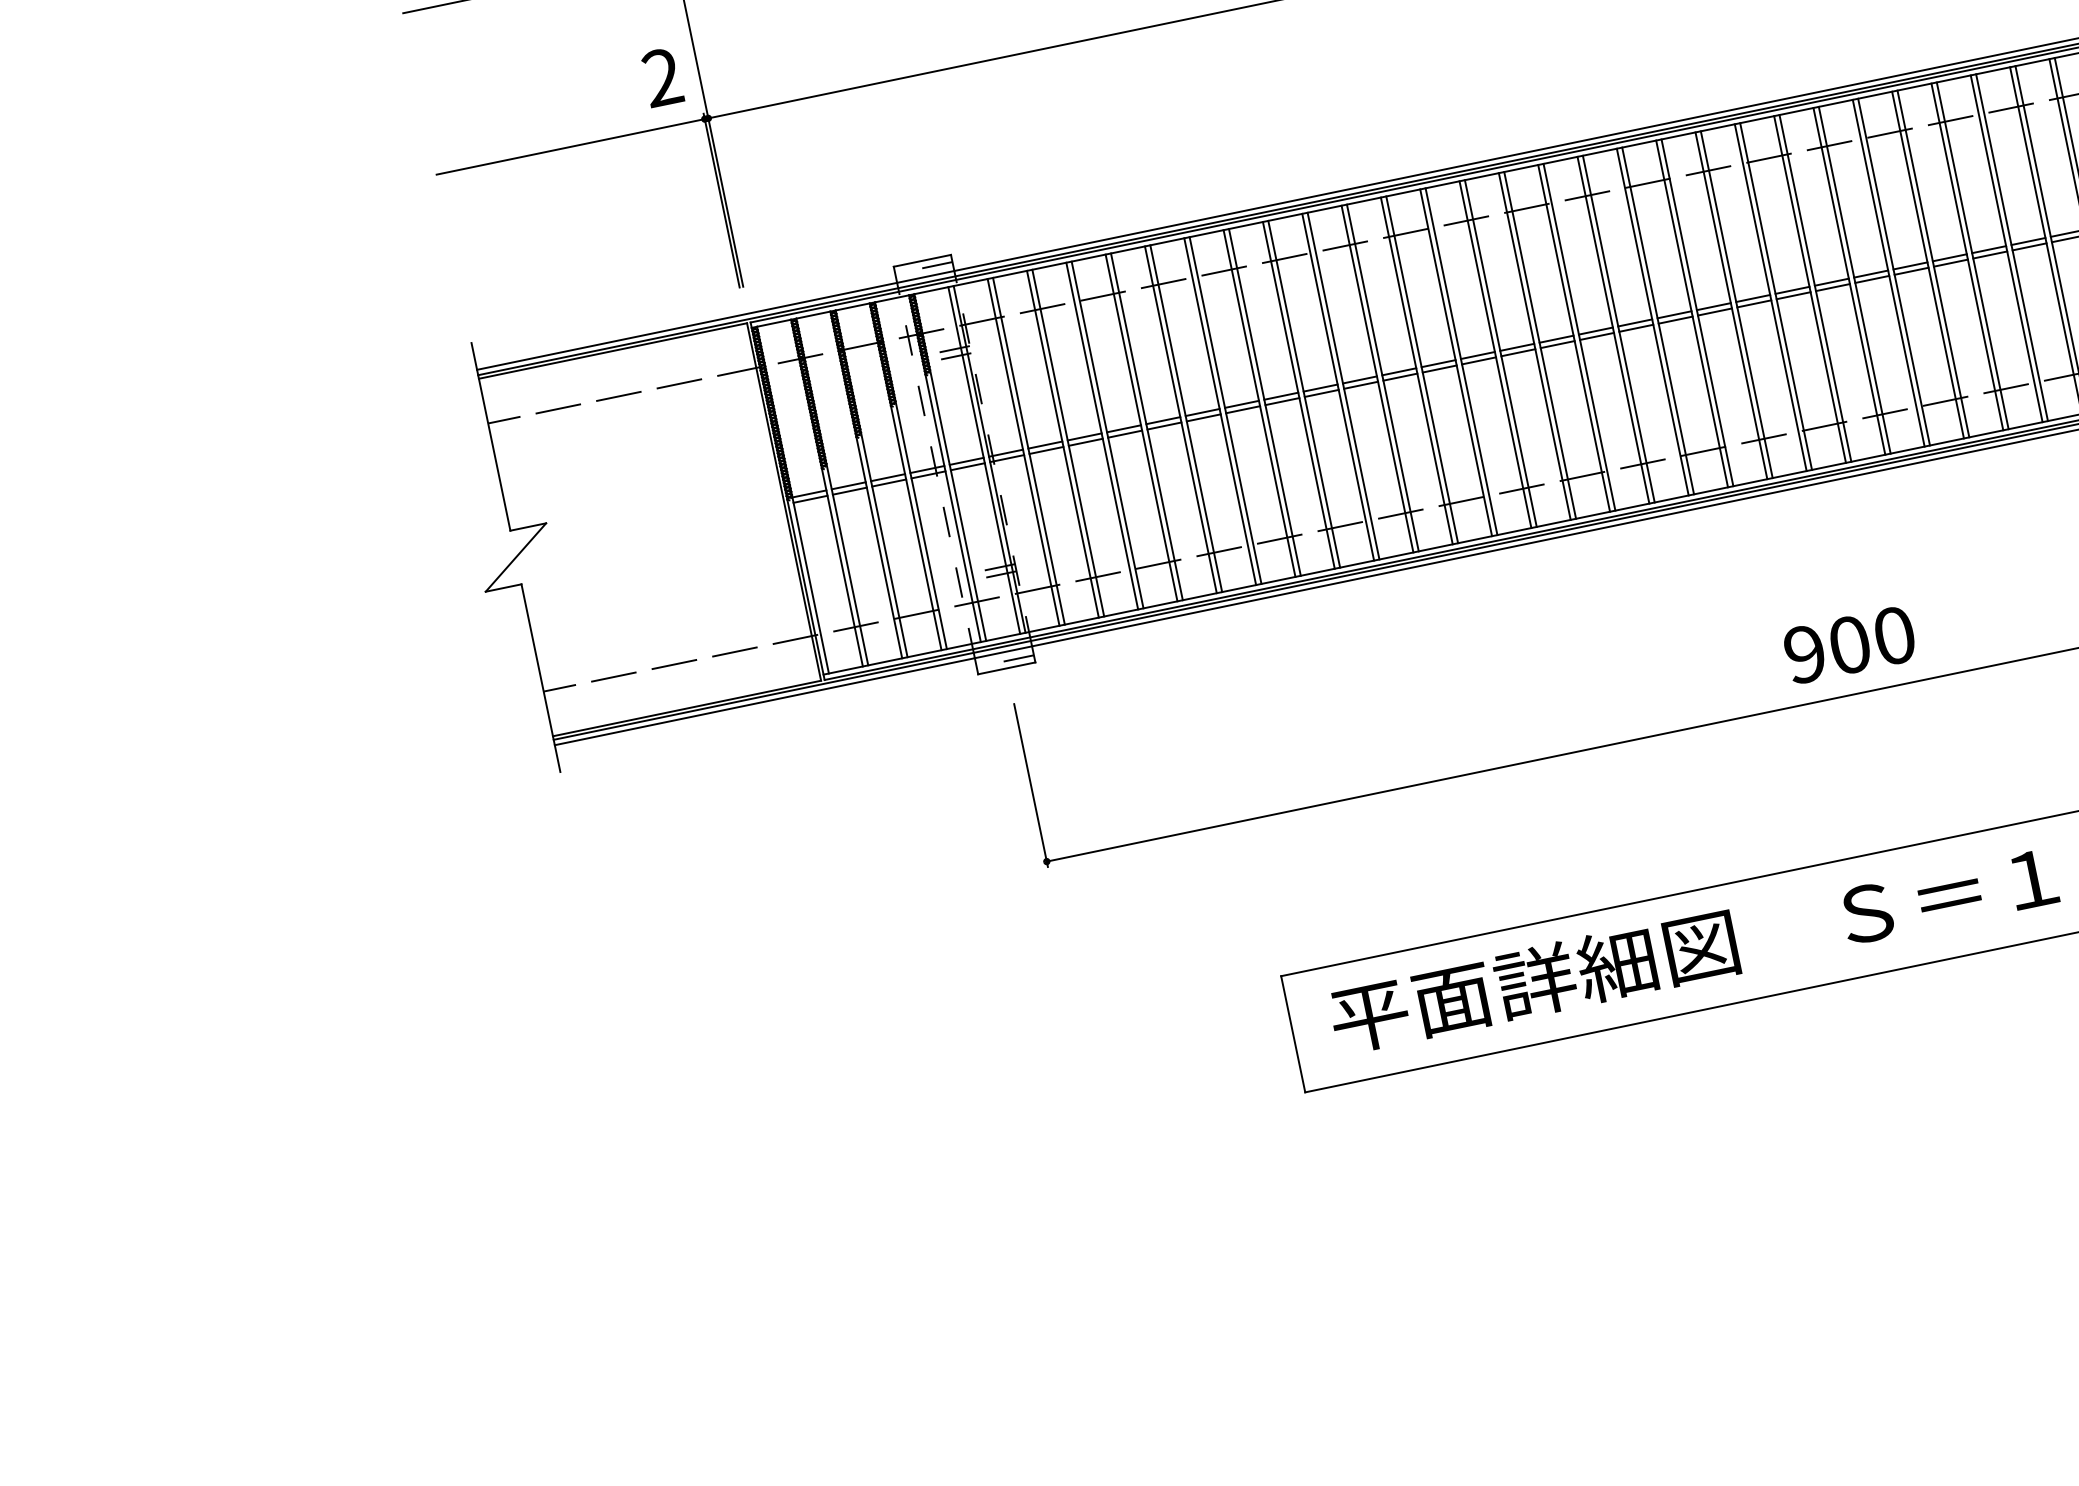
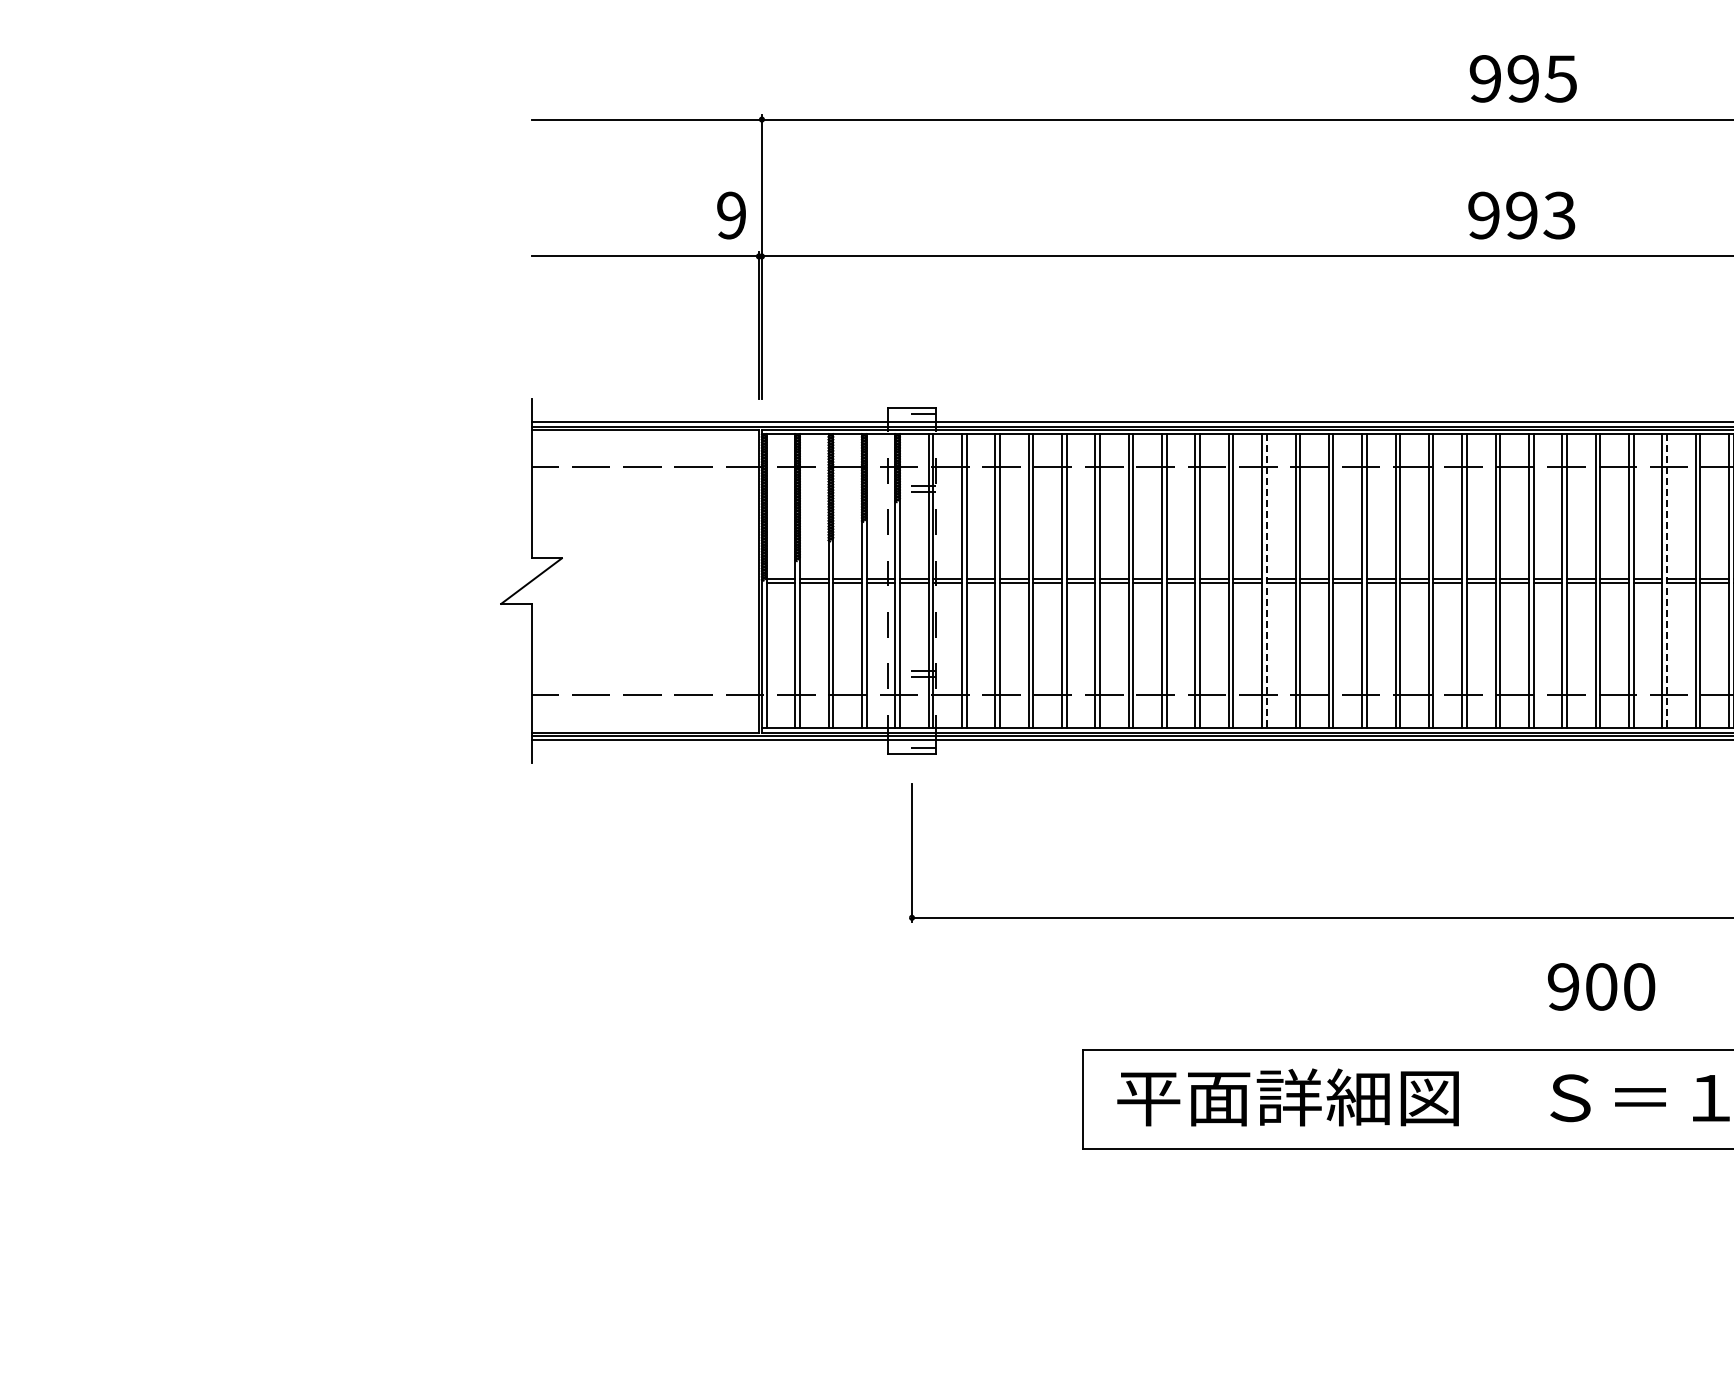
text: (662, 77) -> (731, 215), 2 -> 9
line: (1854, 280) -> (1666, 581), solid -> dashed
line: (1382, 378) -> (1266, 581), solid -> dashed
text: (1849, 644) -> (1601, 986), moved

